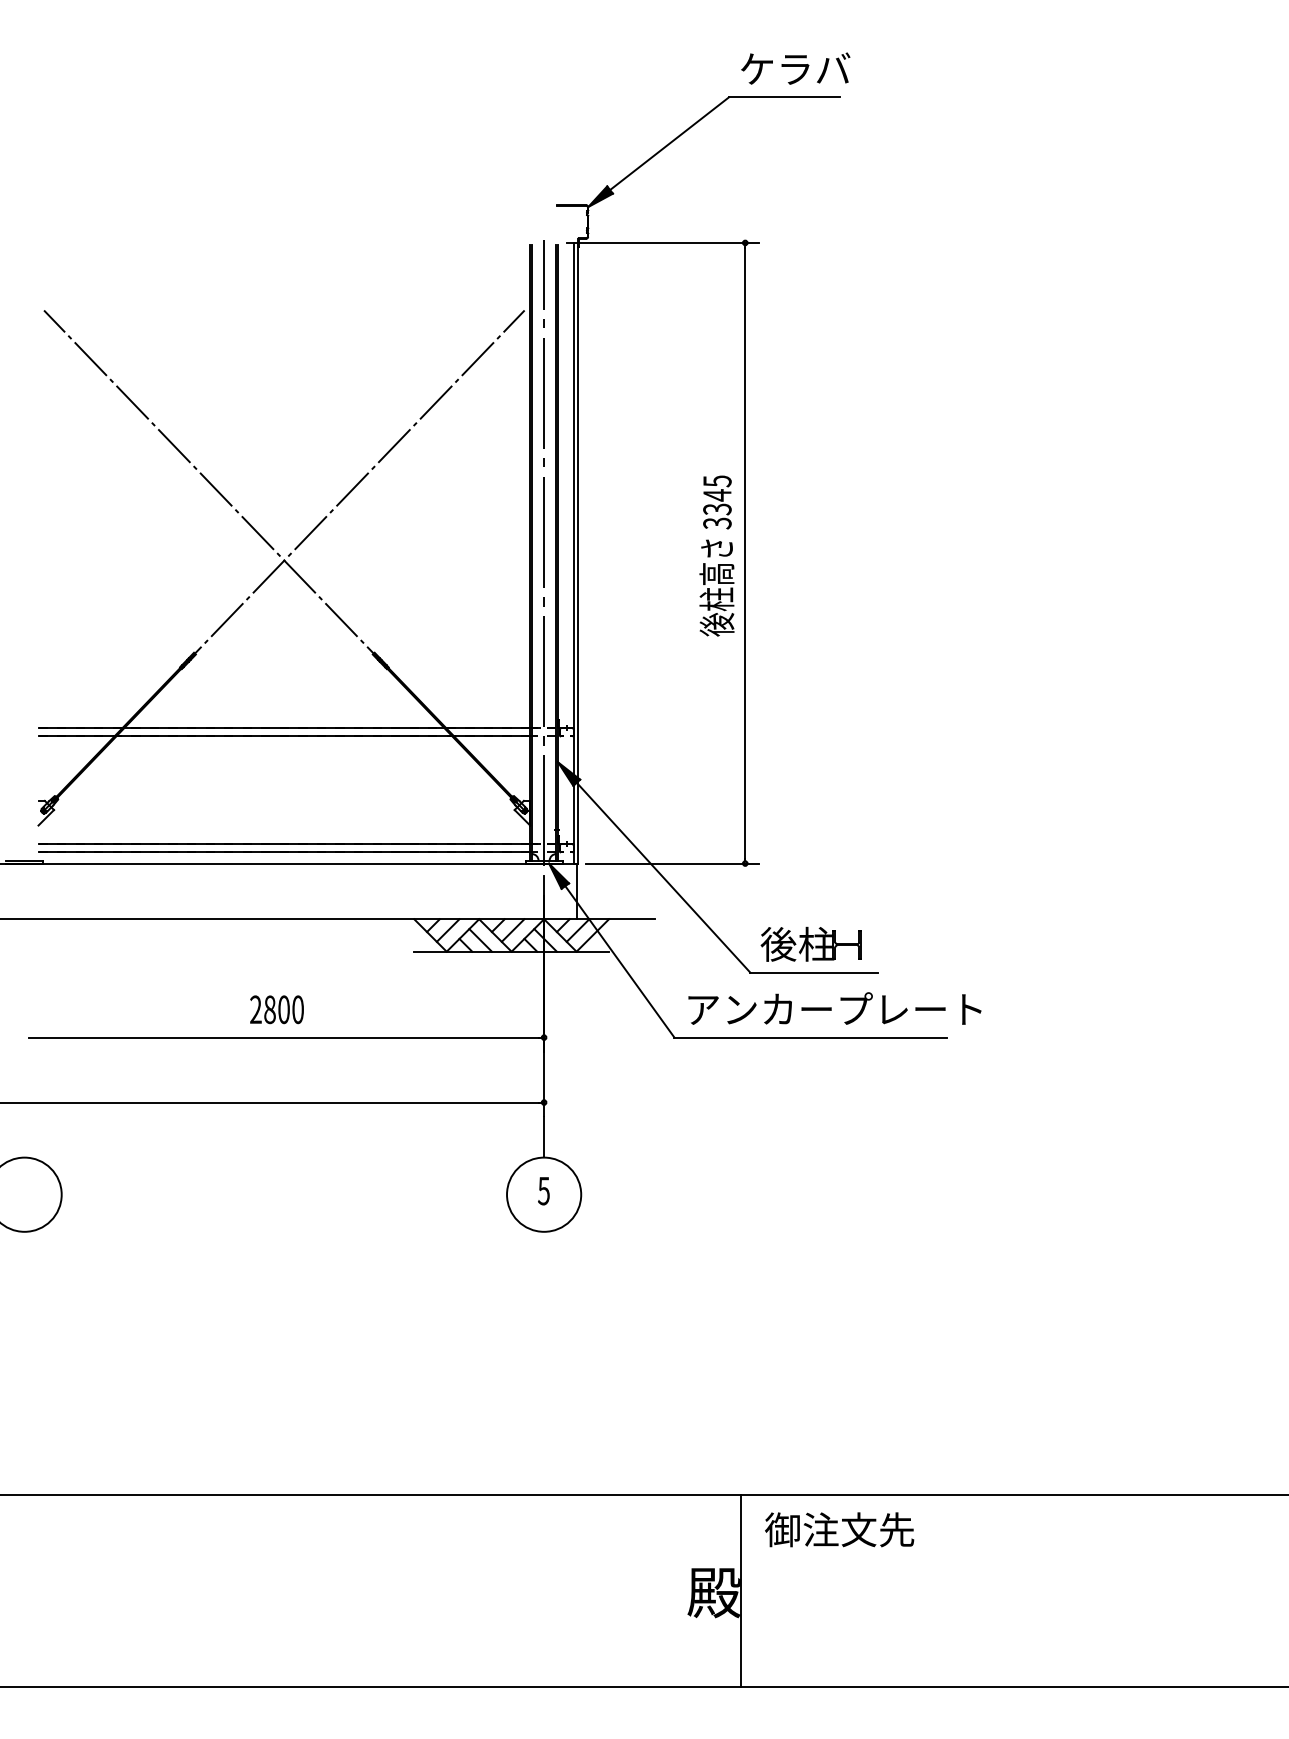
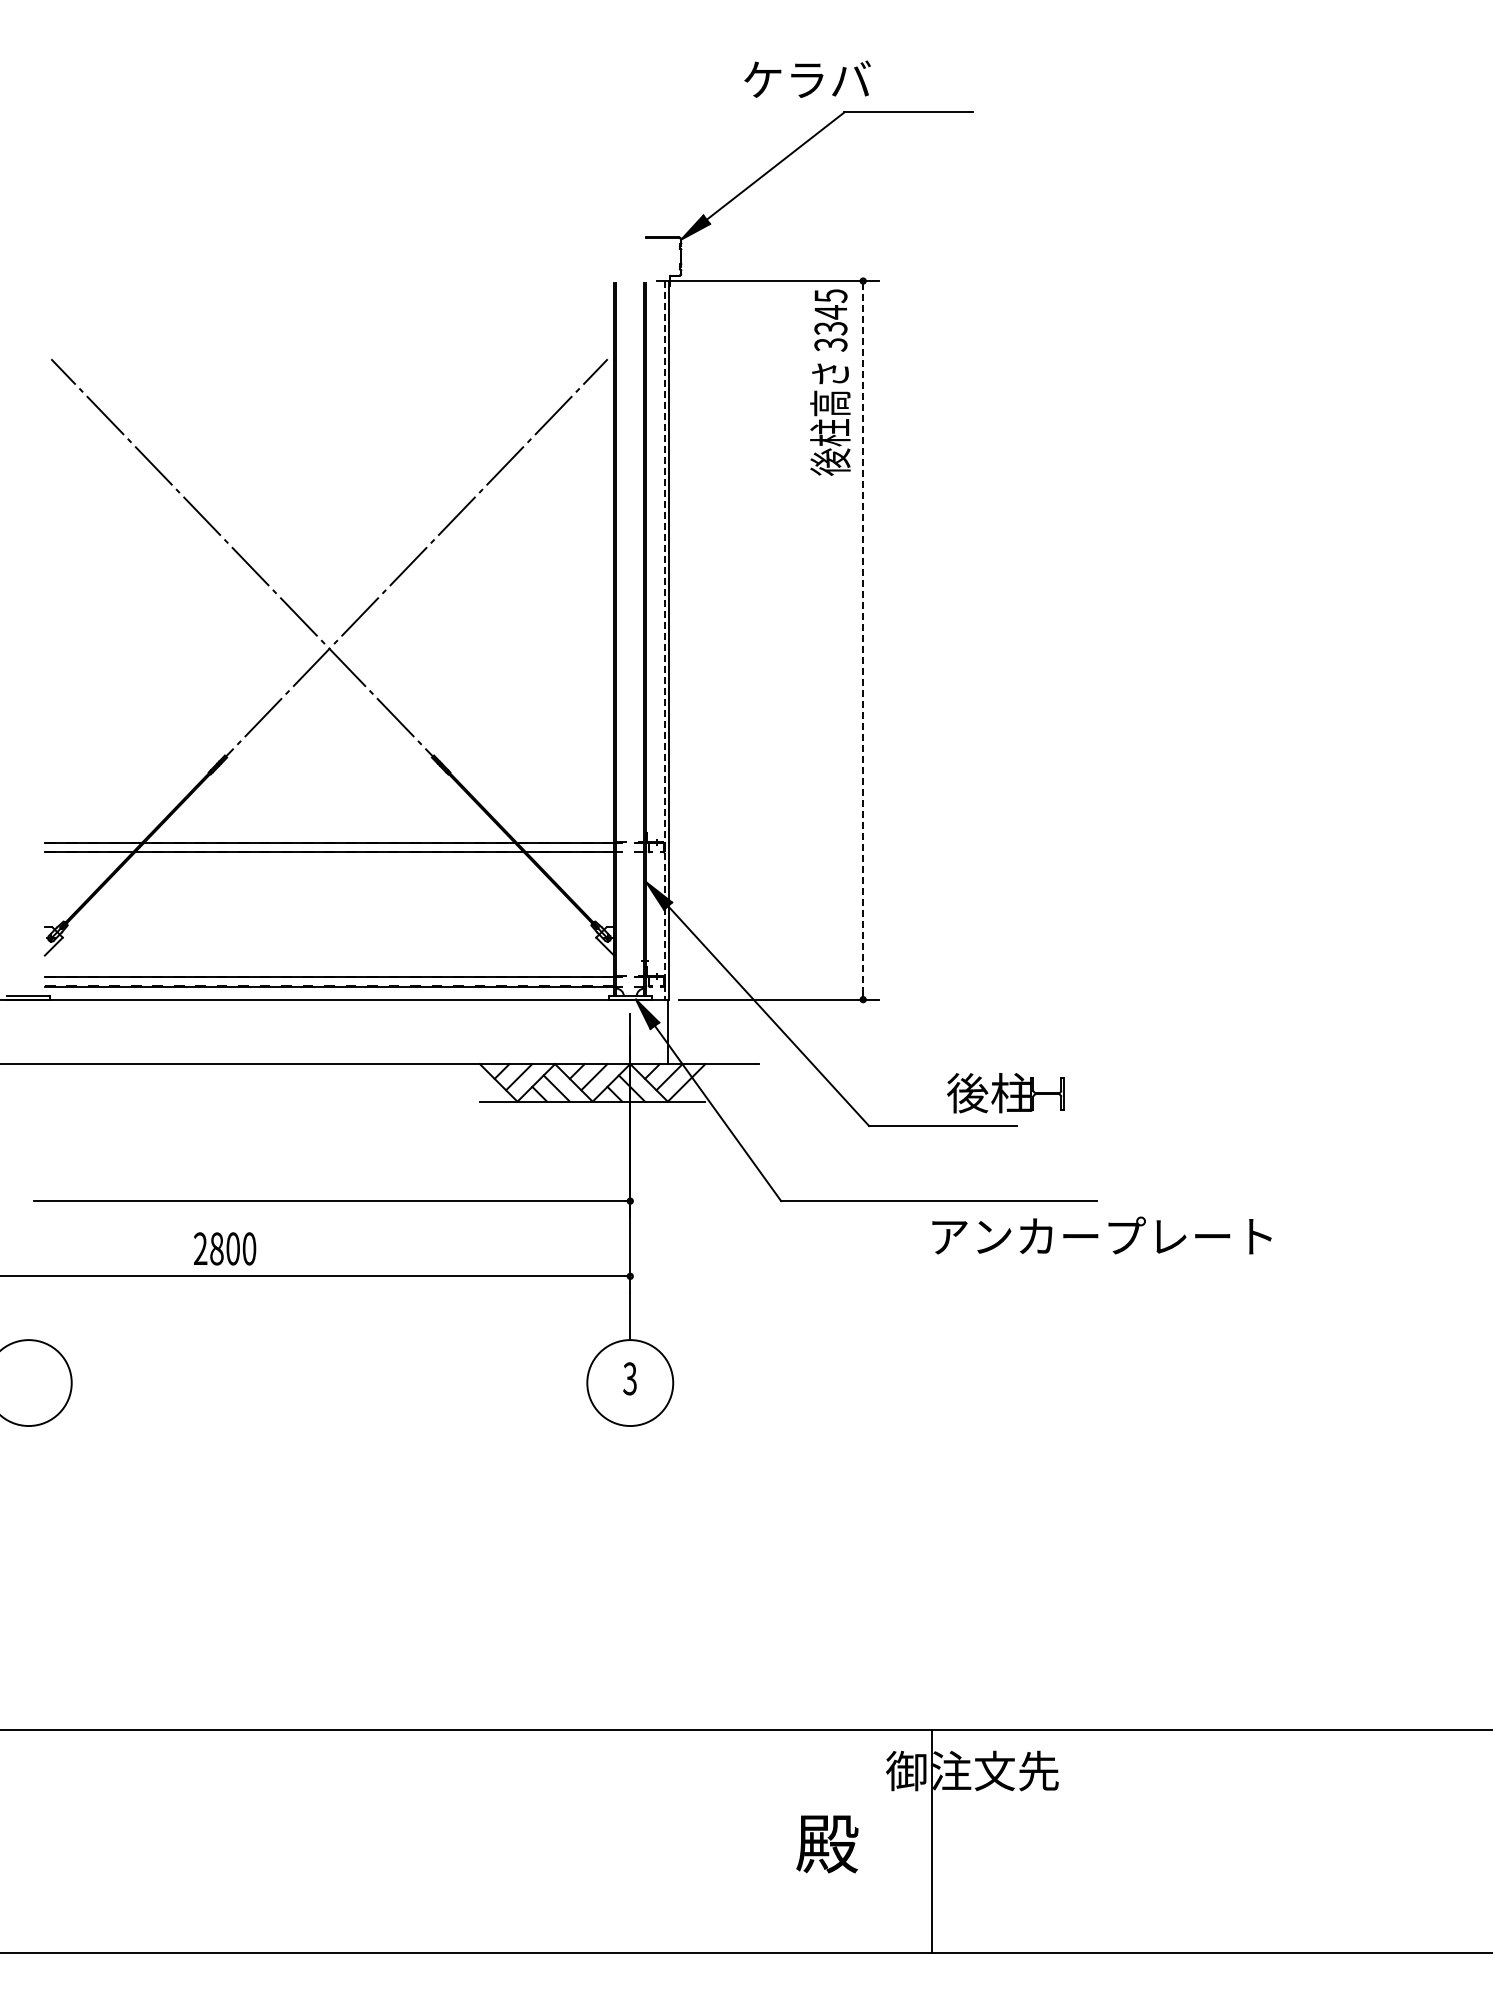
text: (795, 67) -> (807, 78), moved
line: (544, 552) -> (630, 639), removed
line: (573, 553) -> (664, 640), solid -> dashed
line: (745, 553) -> (863, 640), solid -> dashed
text: (717, 555) -> (830, 382), moved
part: (811, 944) -> (1005, 1093), moved
text: (834, 1008) -> (1101, 1235), moved
text: (277, 1009) -> (225, 1248), moved
text: (543, 1190) -> (629, 1378), 5 -> 3
line: (741, 1590) -> (932, 1841), moved

